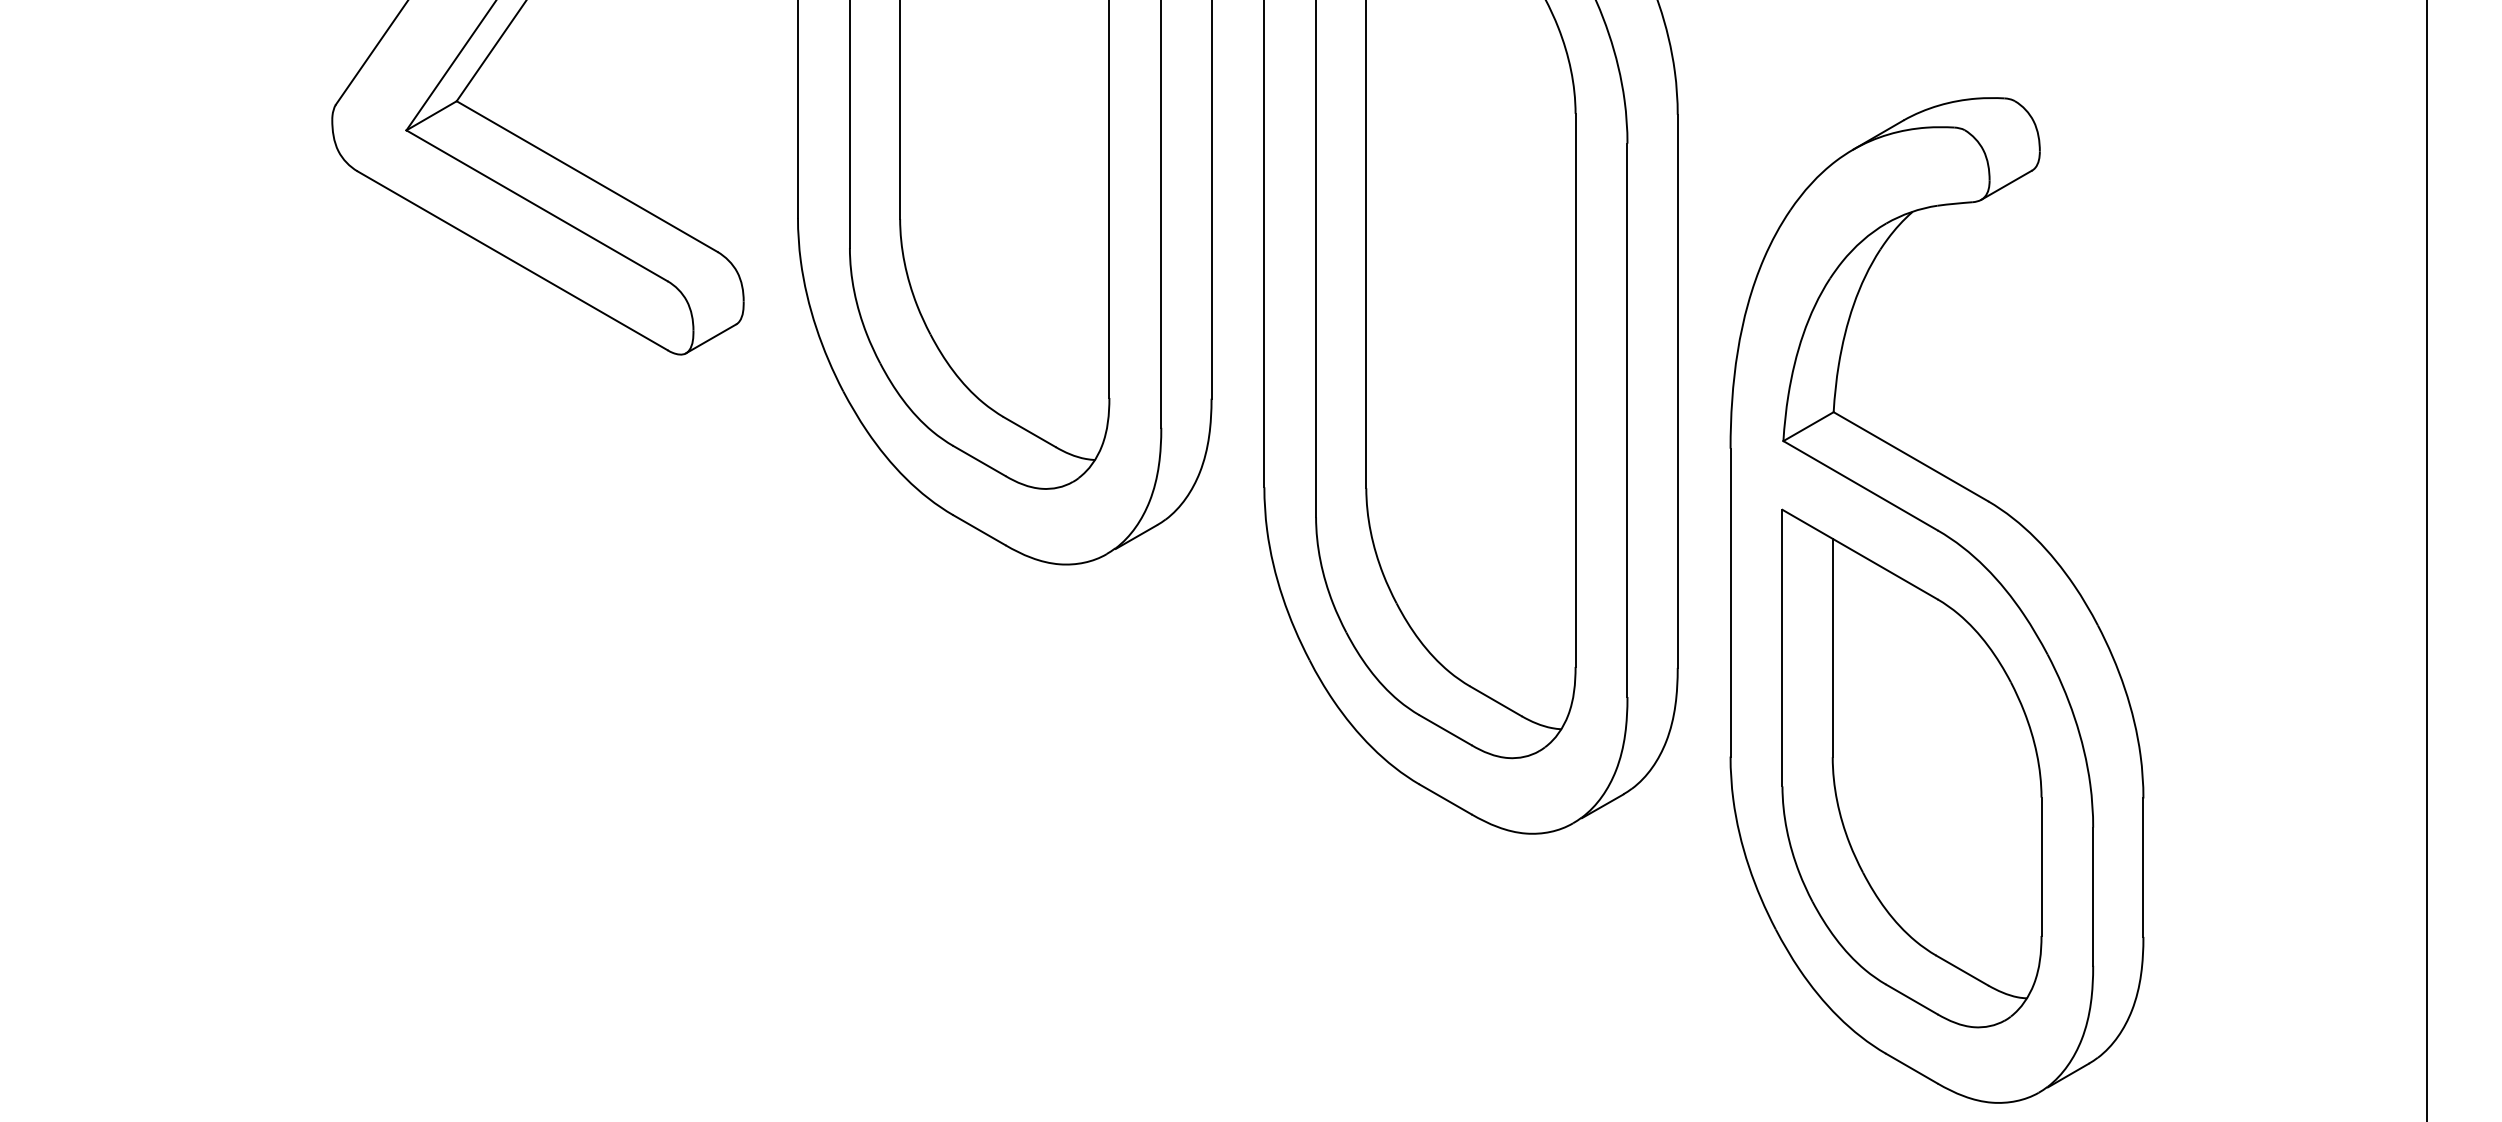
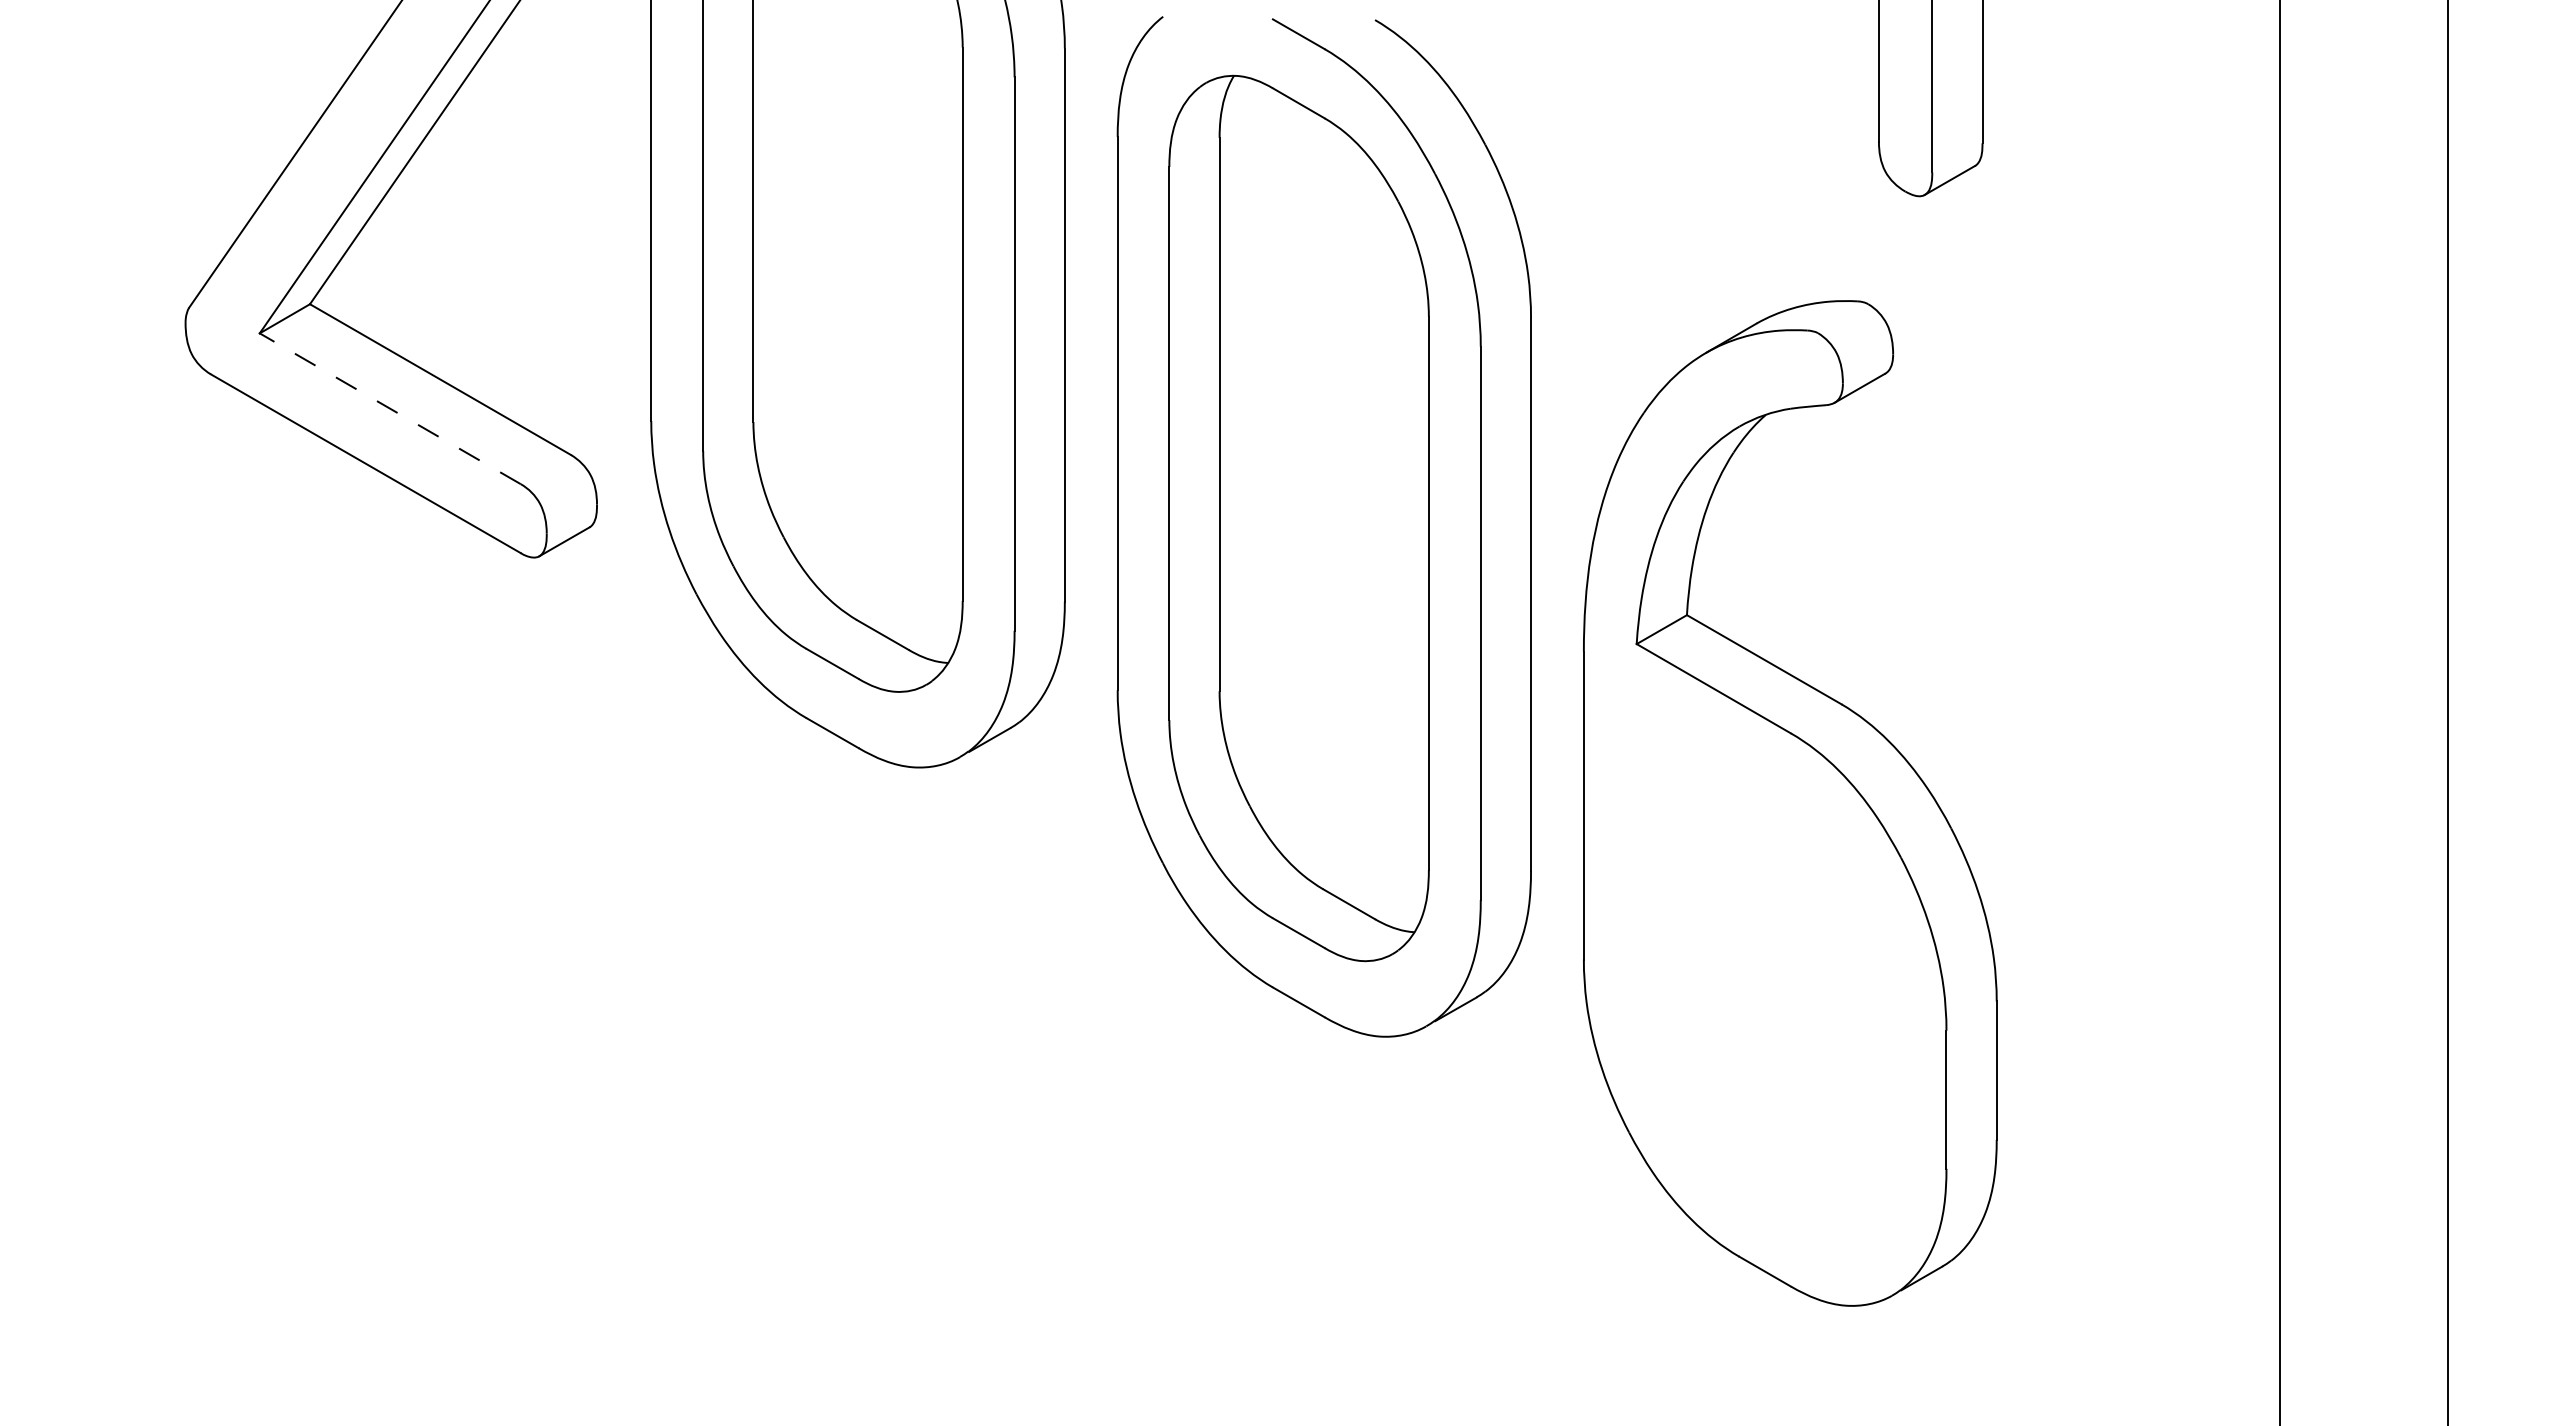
line: (537, 205) -> (390, 408), solid -> dashed
part: (1911, 768) -> (1764, 971), removed

